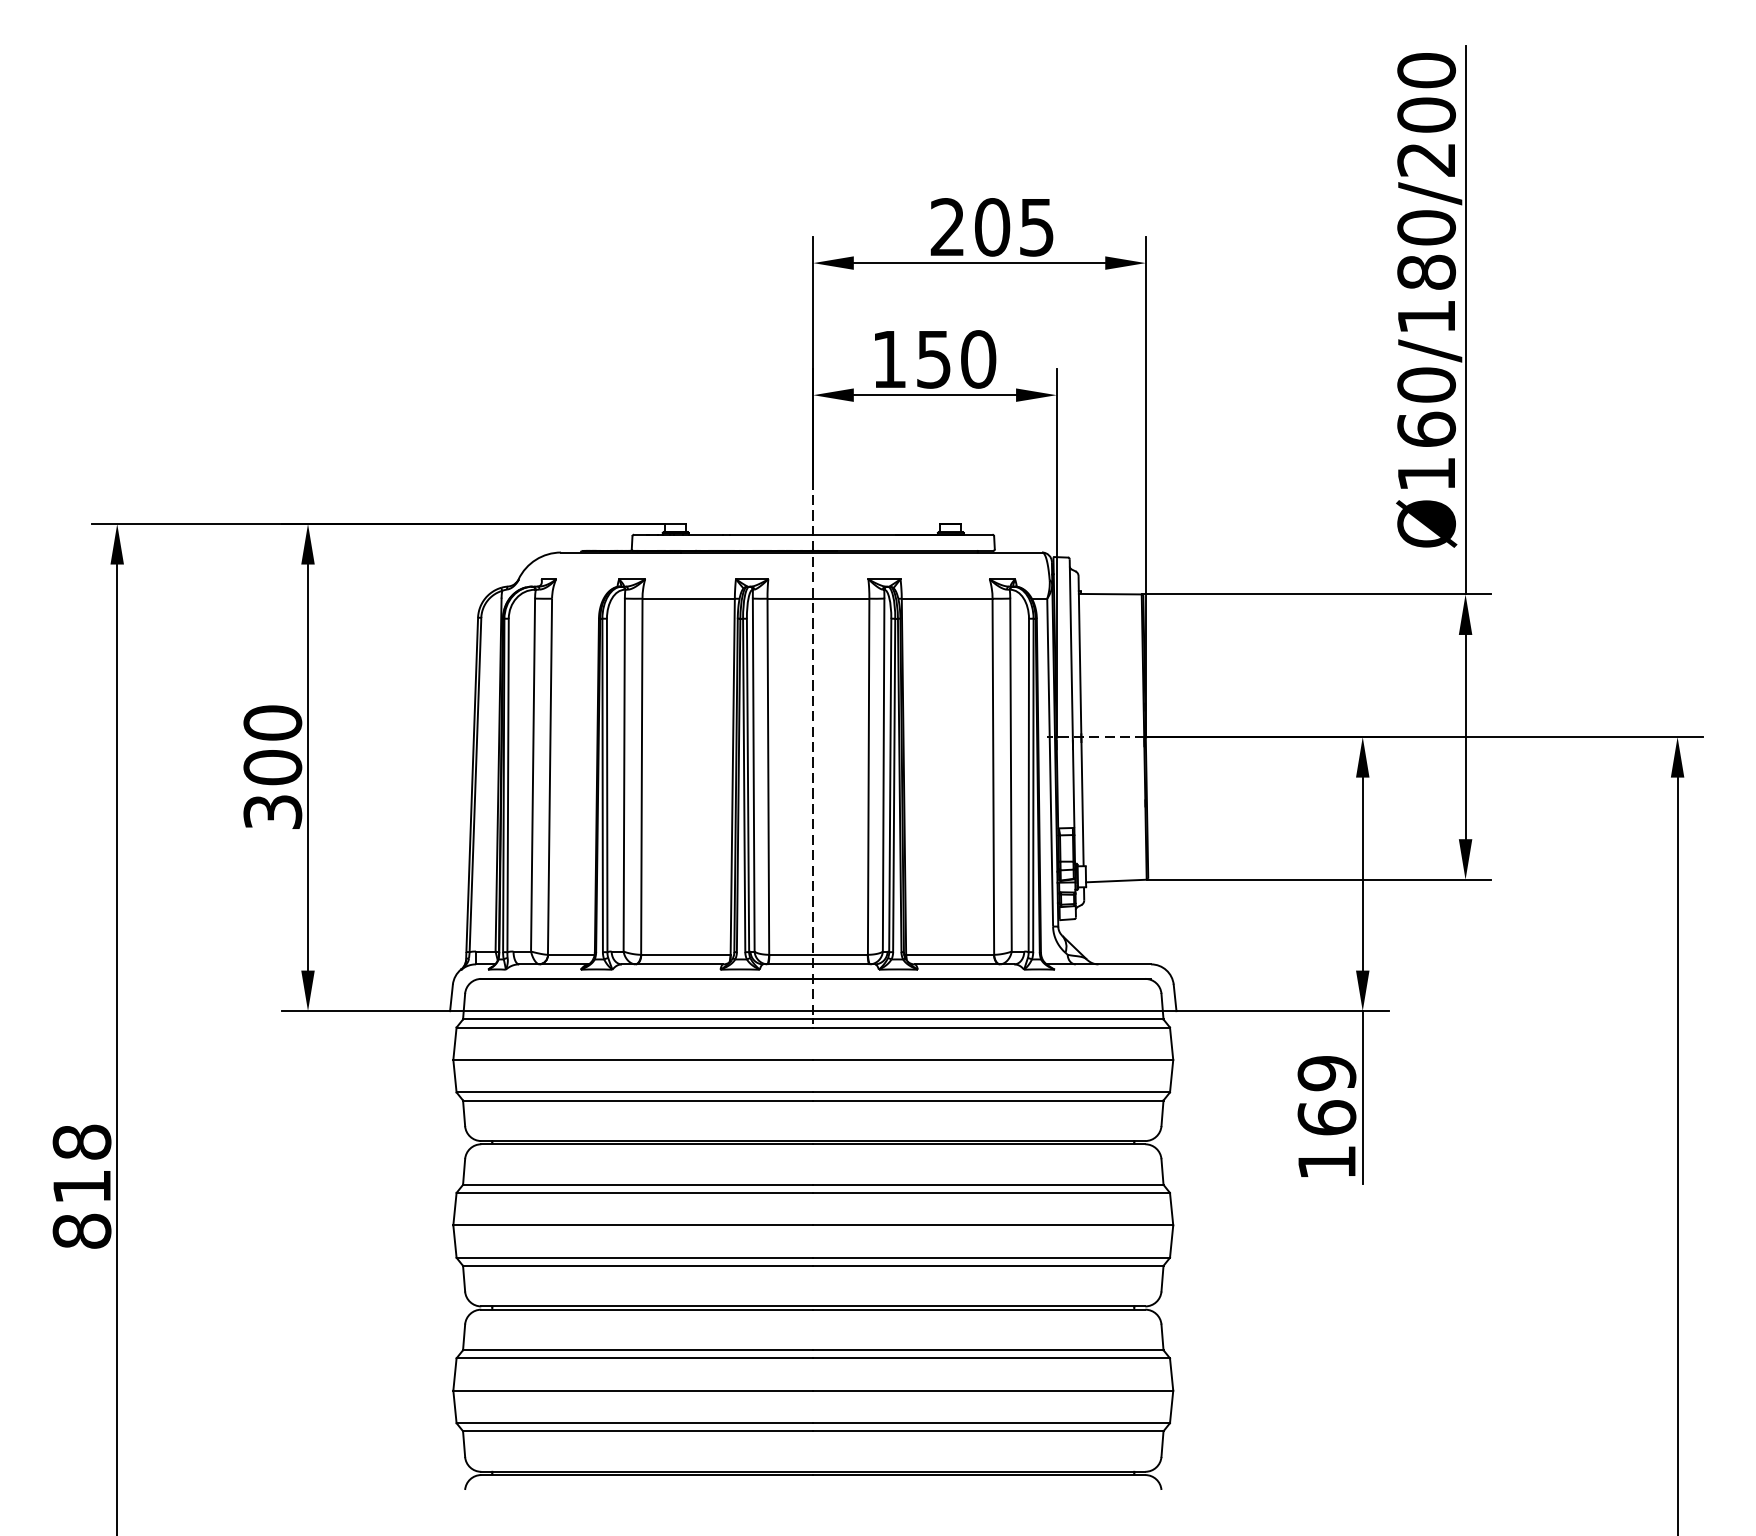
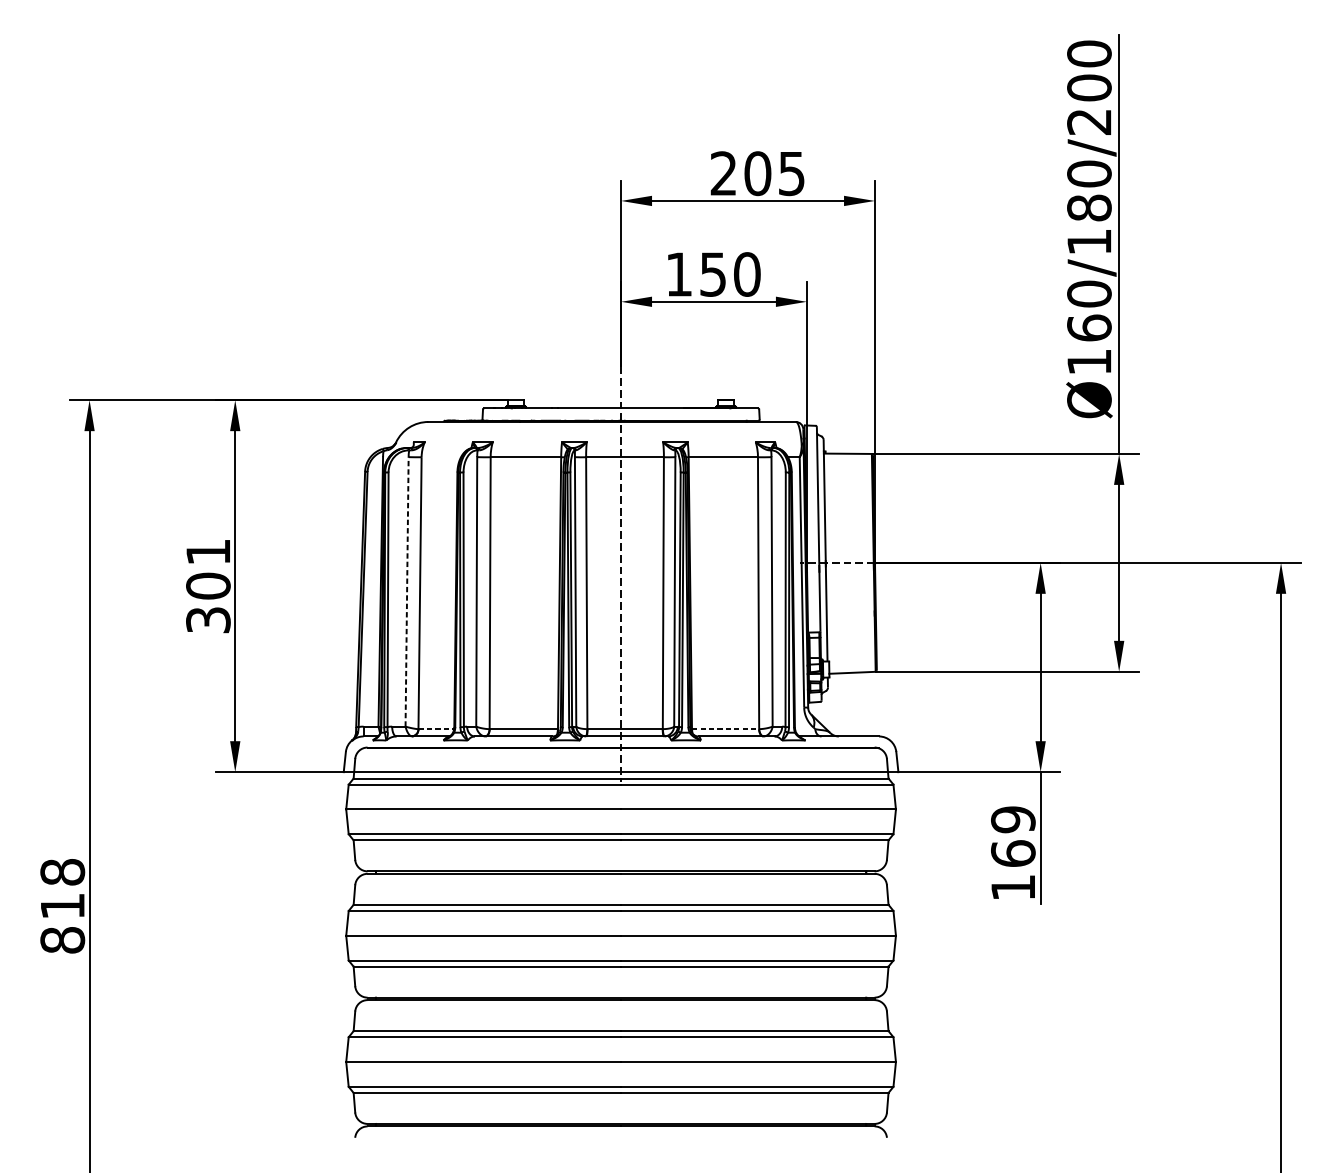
text: (272, 722) -> (208, 551), 300 -> 301
line: (533, 774) -> (407, 591), solid -> dashed
line: (571, 954) -> (436, 728), solid -> dashed
line: (950, 954) -> (725, 728), solid -> dashed

